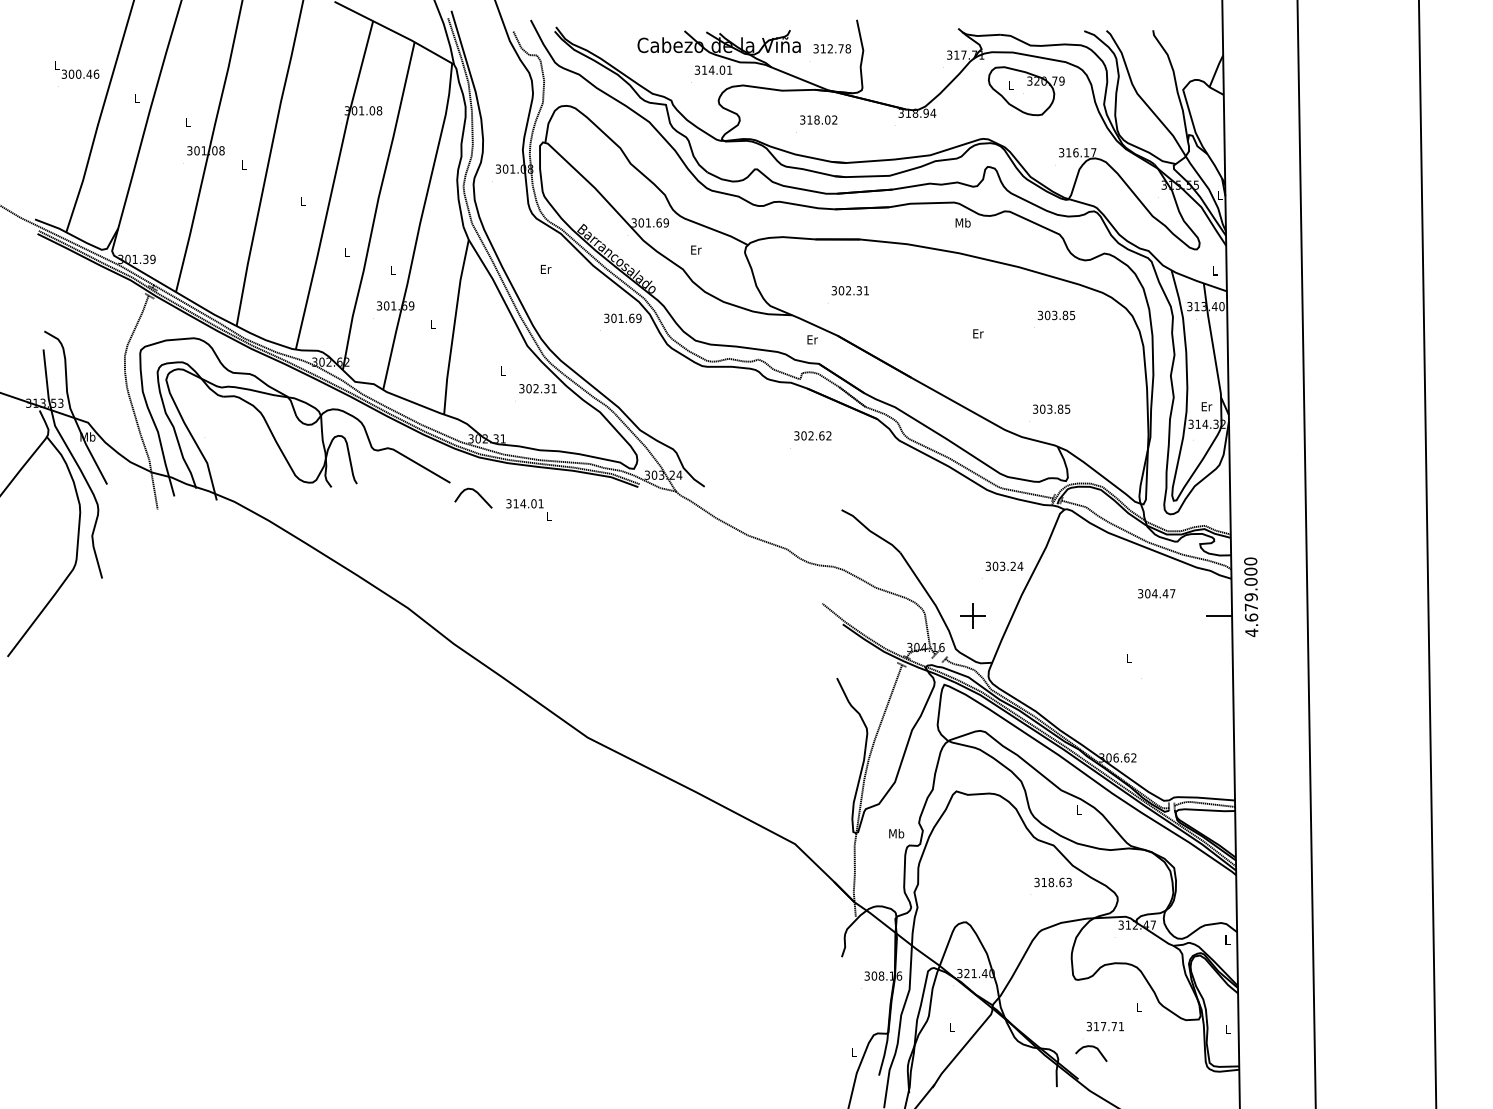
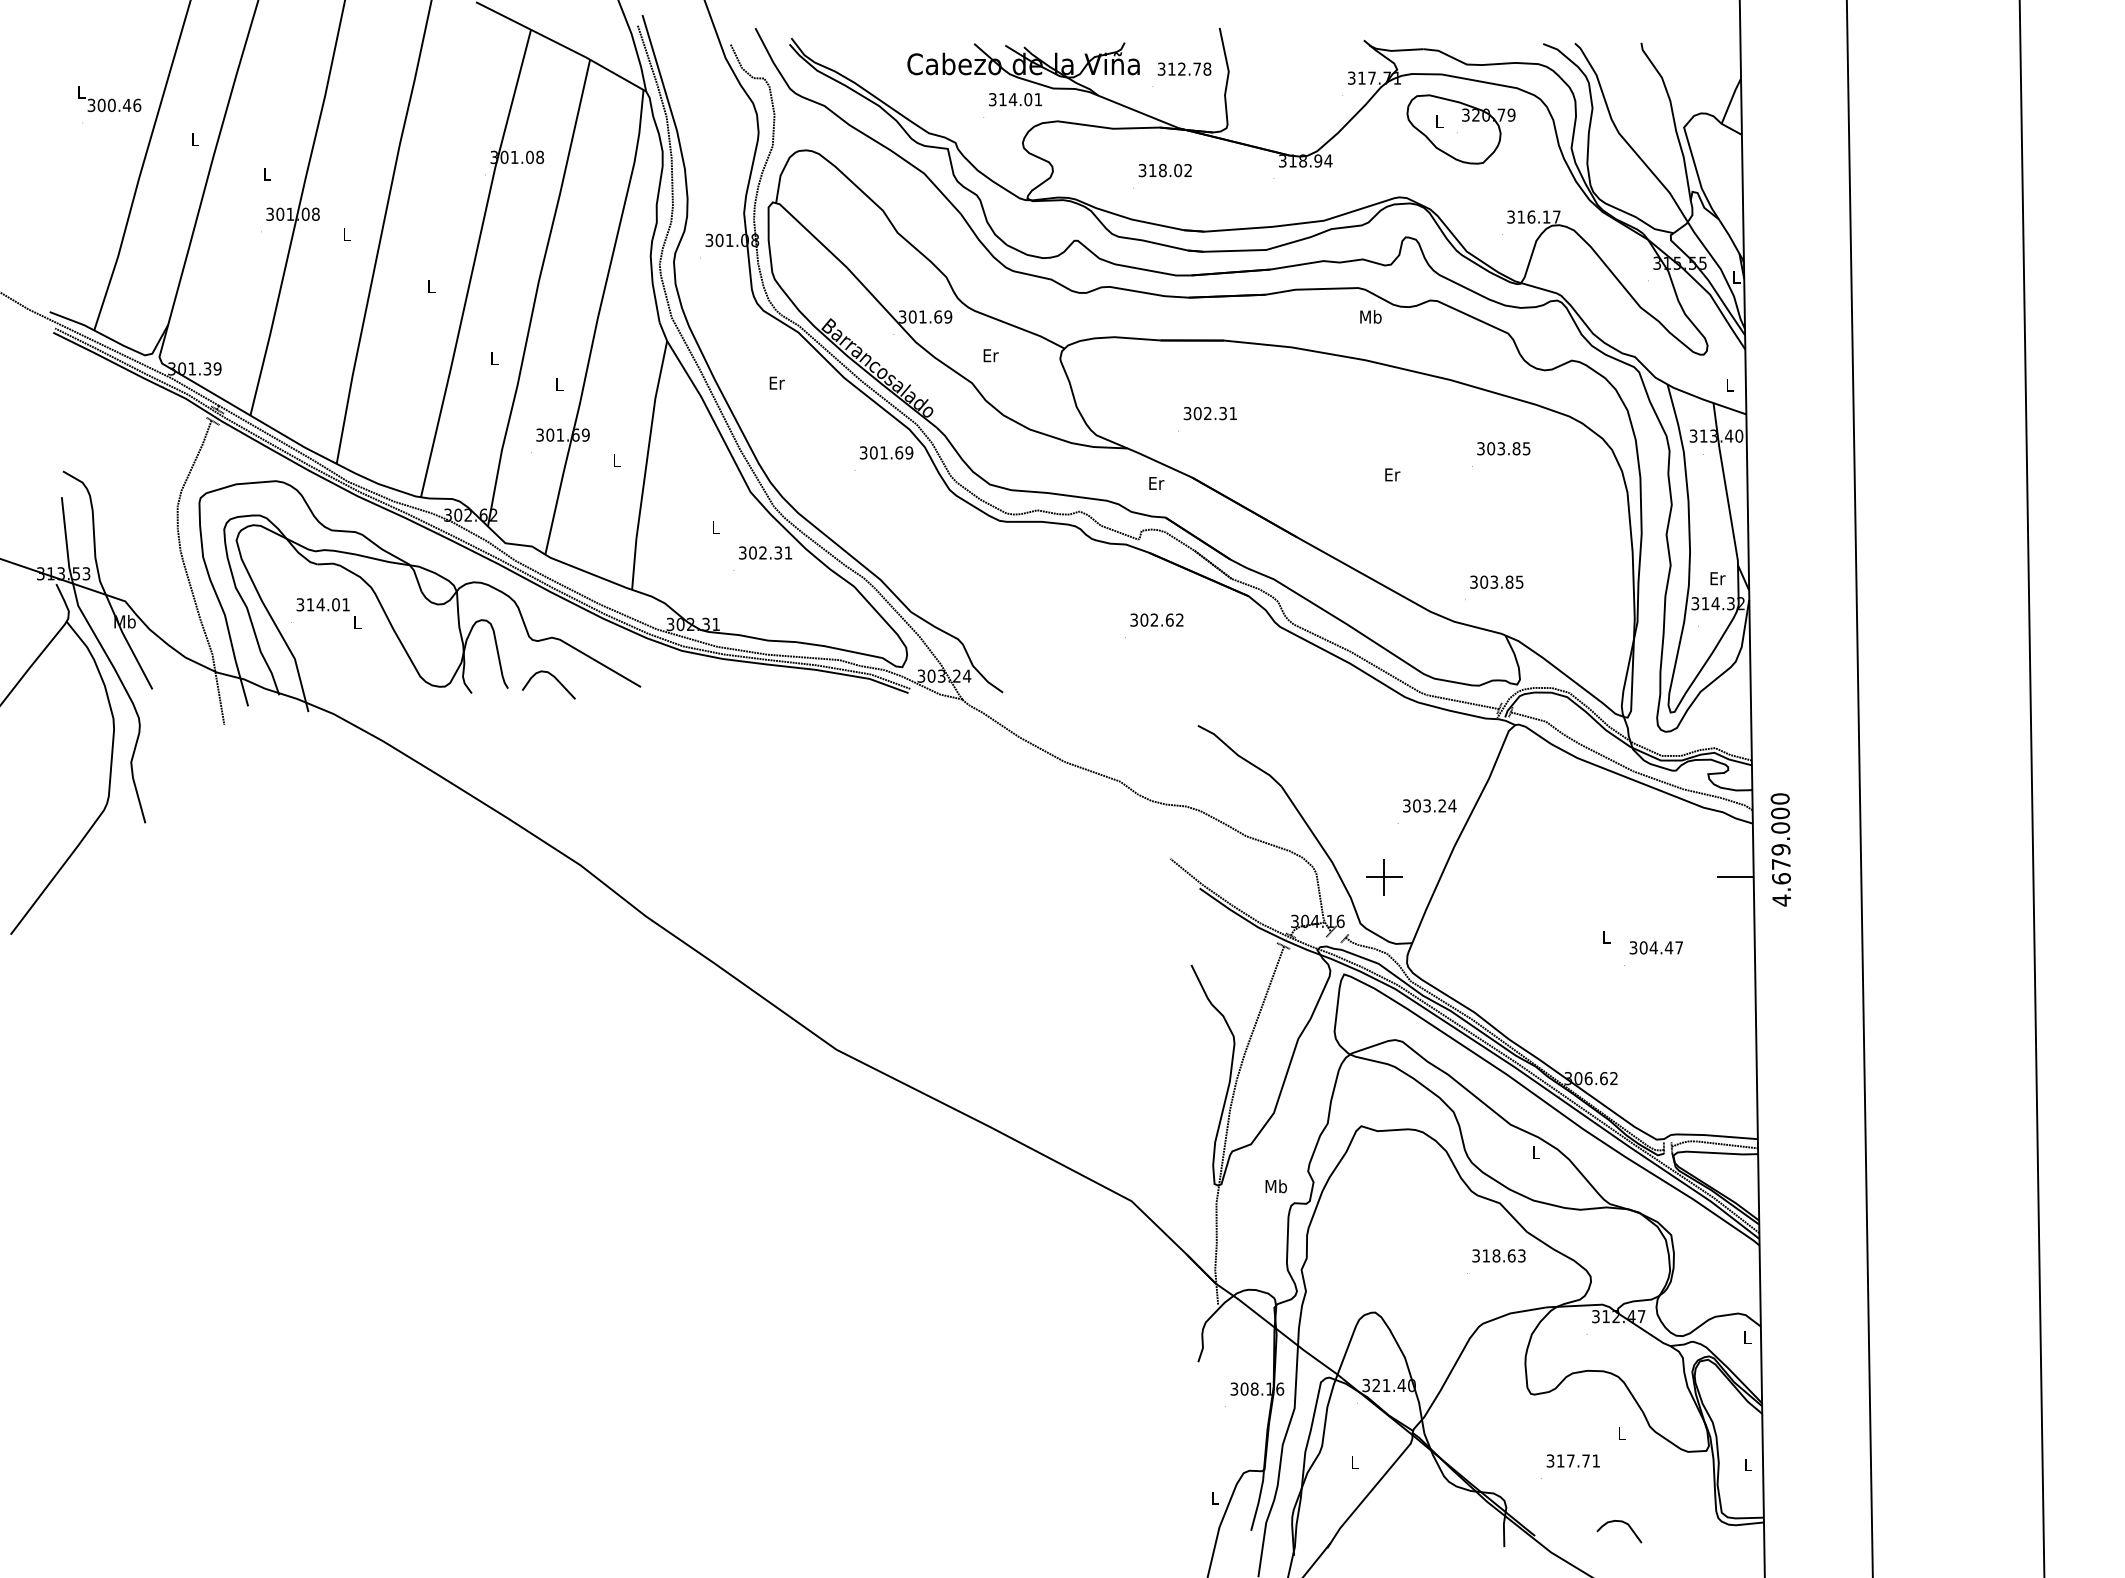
curve: (477, 493) -> (554, 678), moved
text: (528, 509) -> (328, 613), moved
text: (1156, 593) -> (1655, 947), moved
curve: (1094, 1048) -> (1623, 1523), moved

